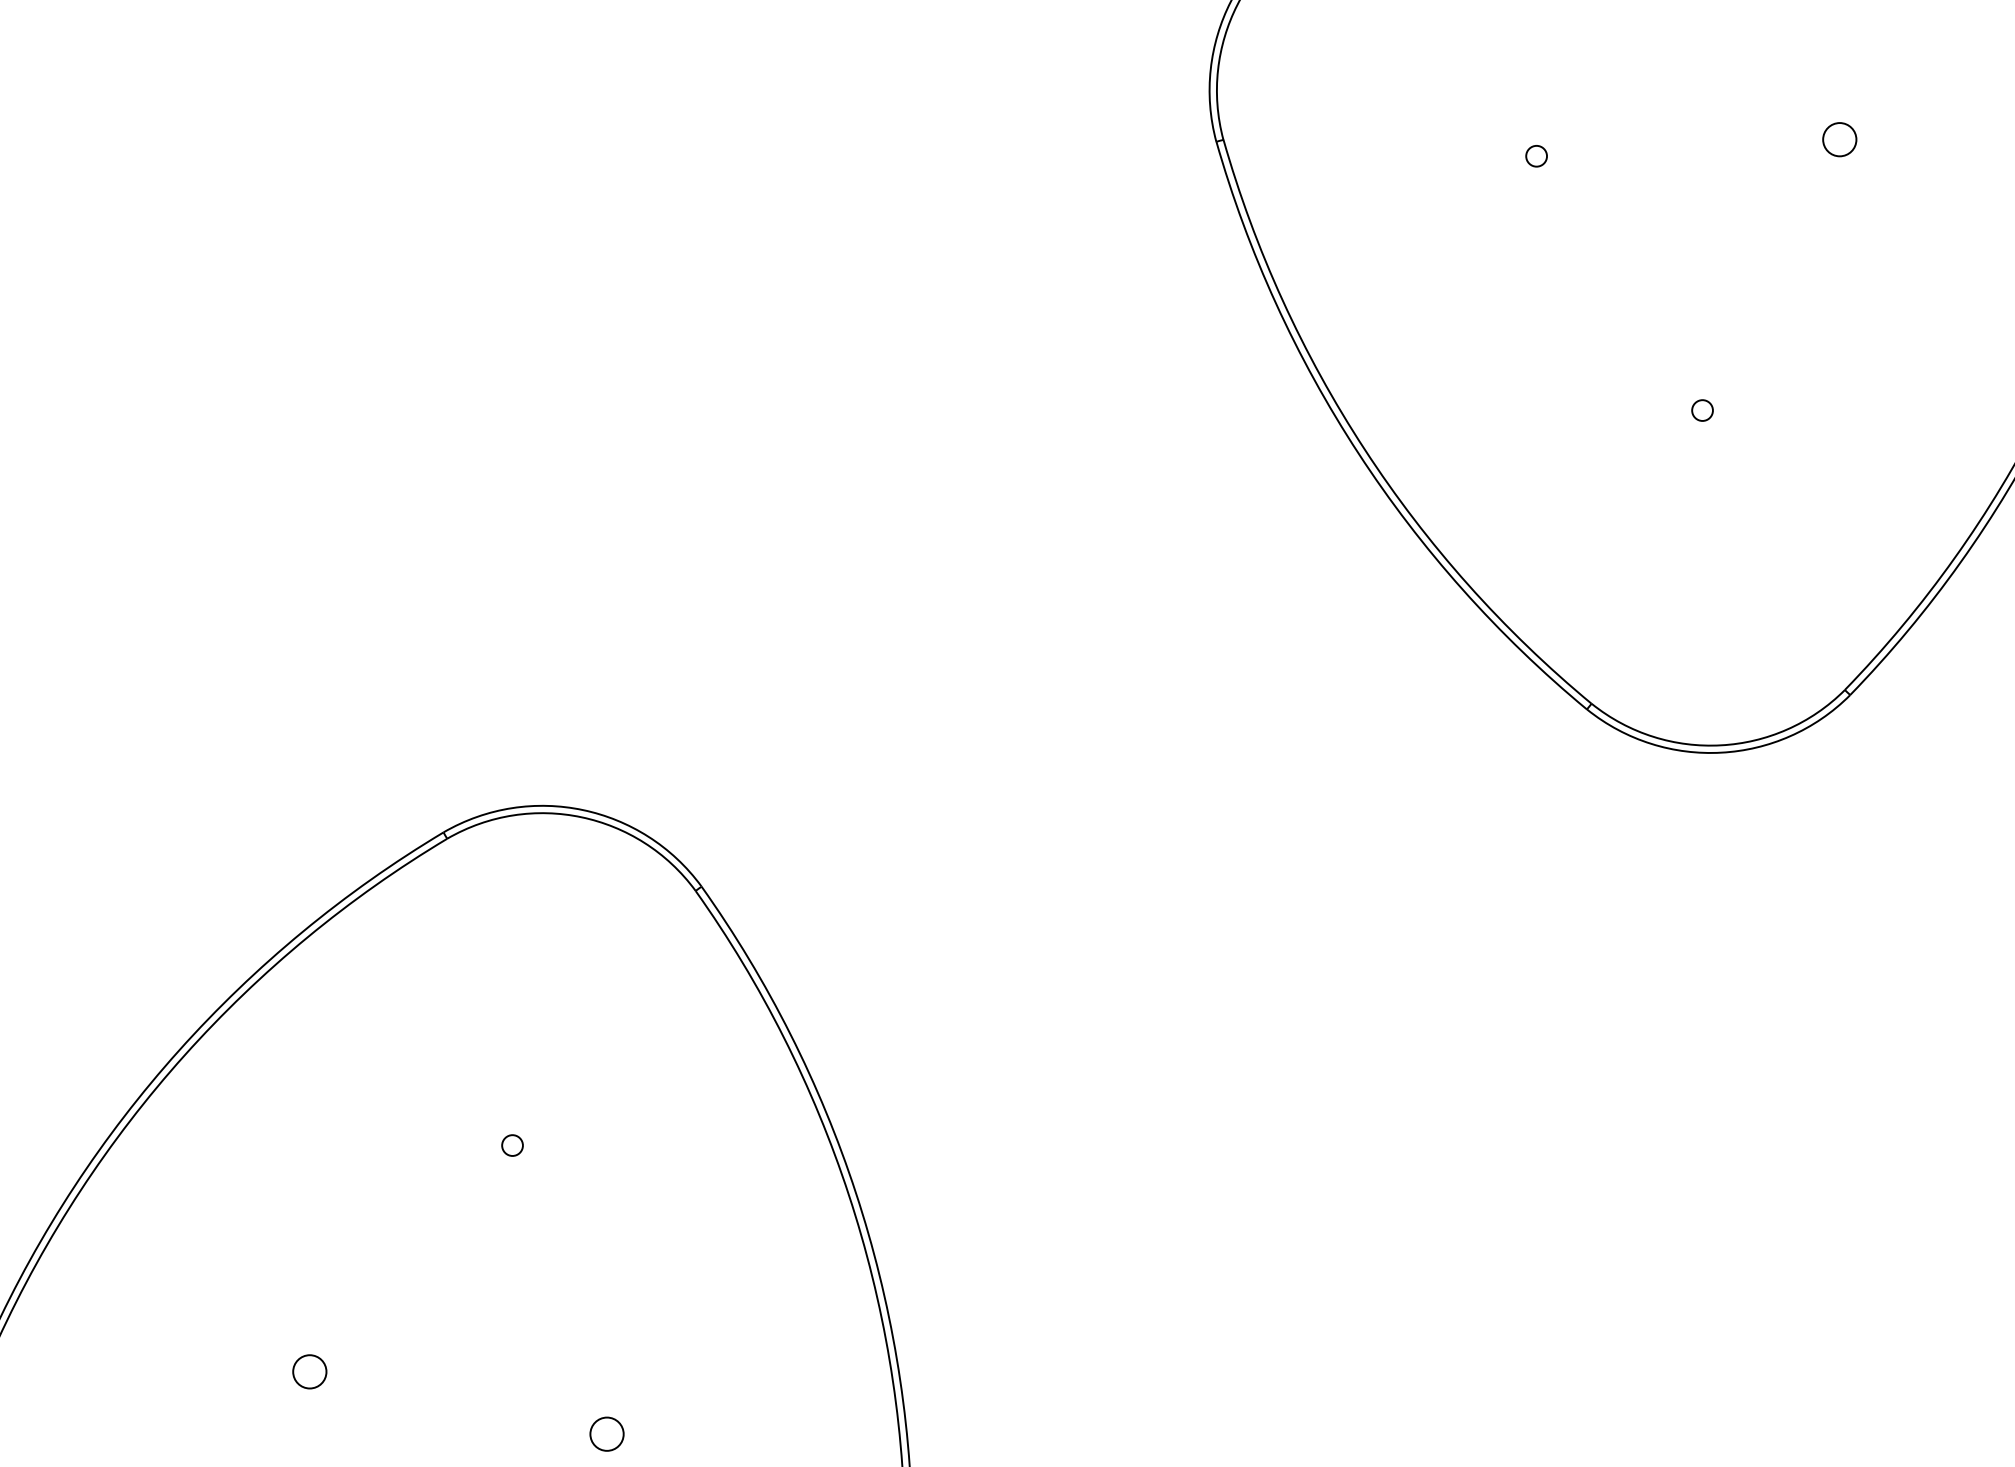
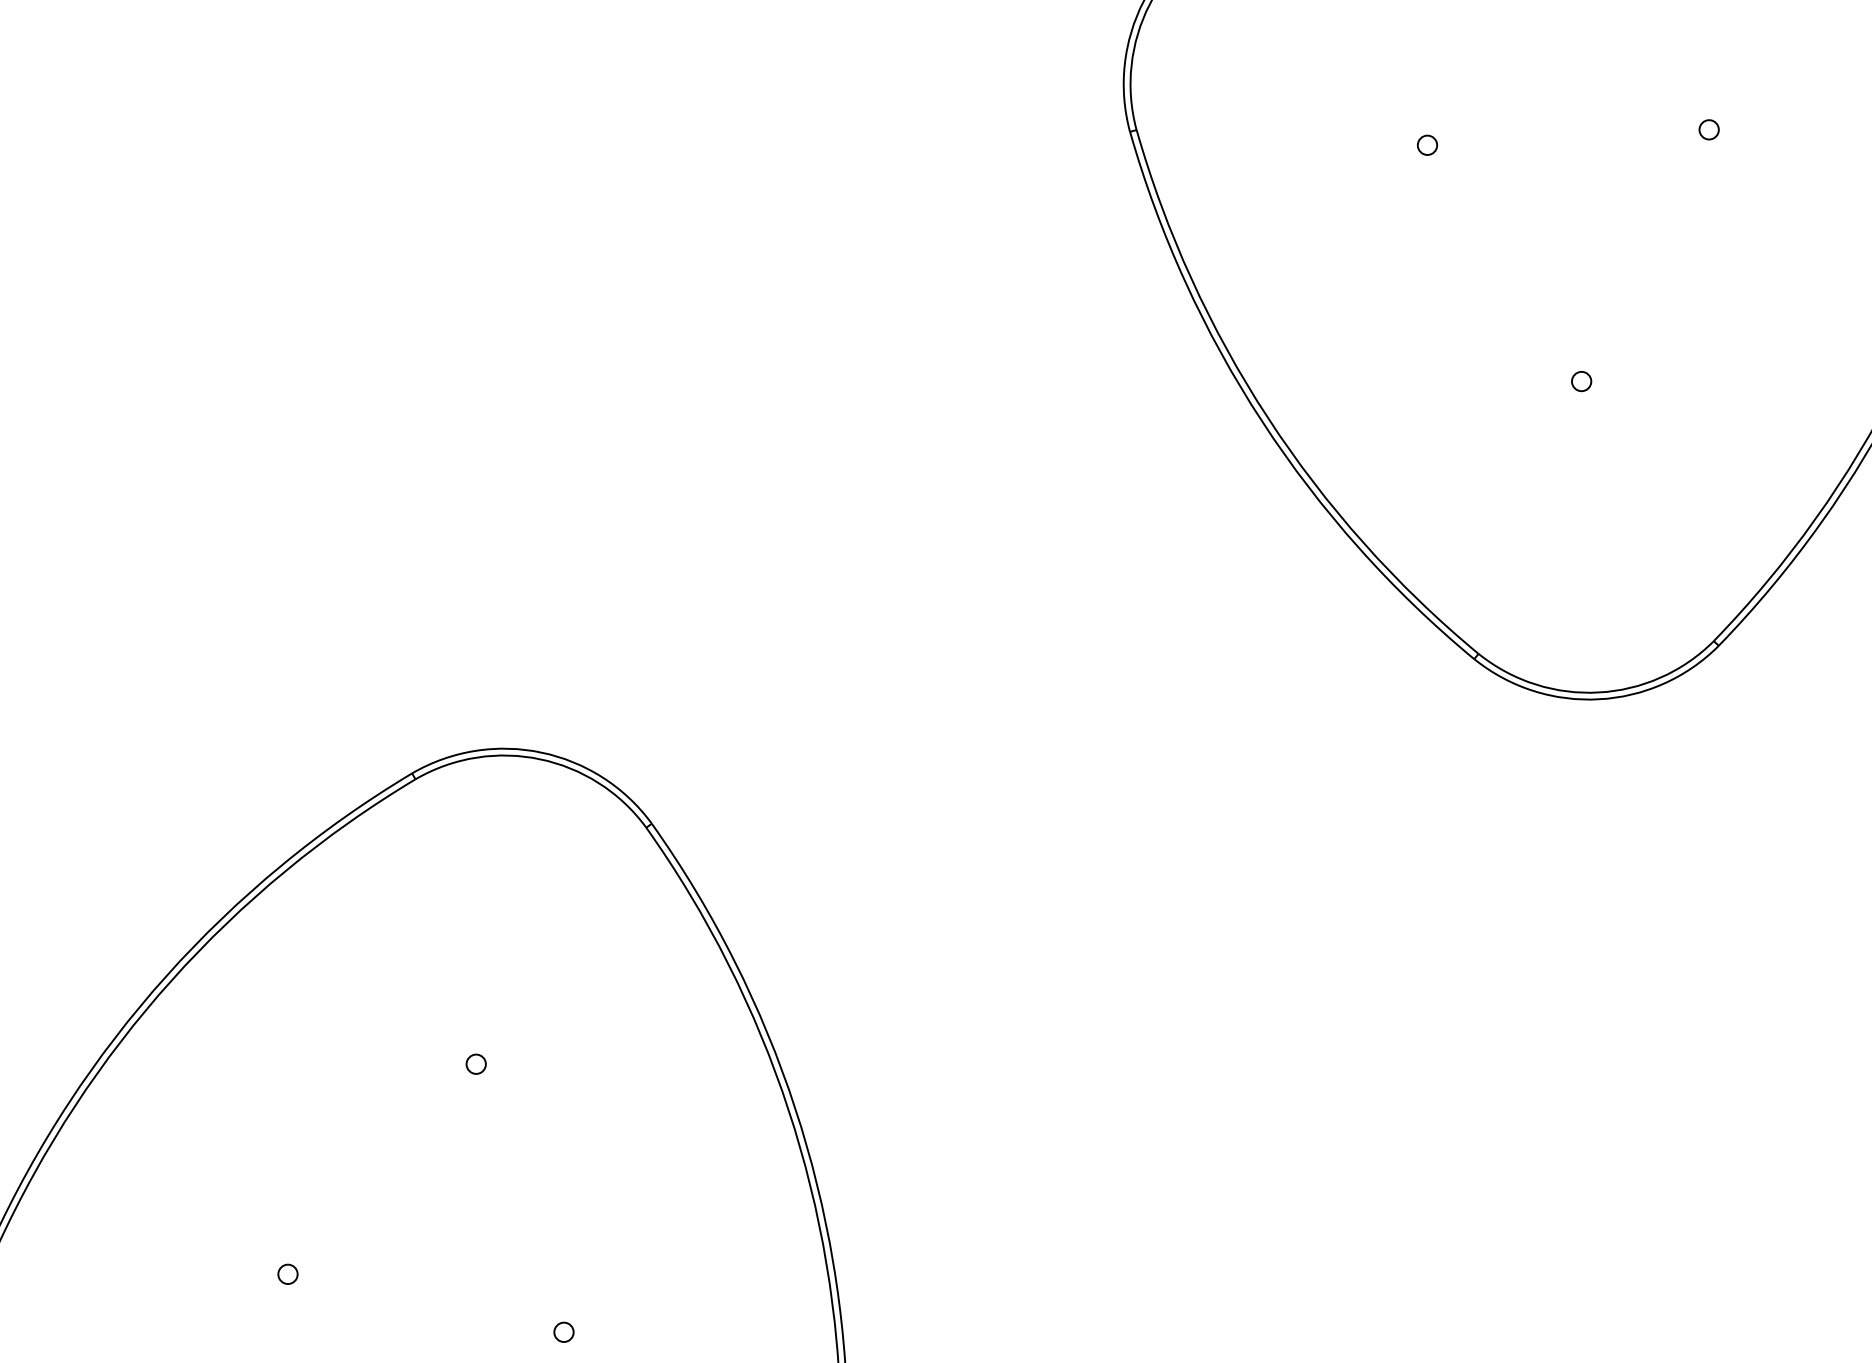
circle: (1839, 139) -> (1708, 129), size x0.62
circle: (309, 1371) -> (287, 1274), size x0.62
circle: (606, 1433) -> (563, 1331), size x0.62

